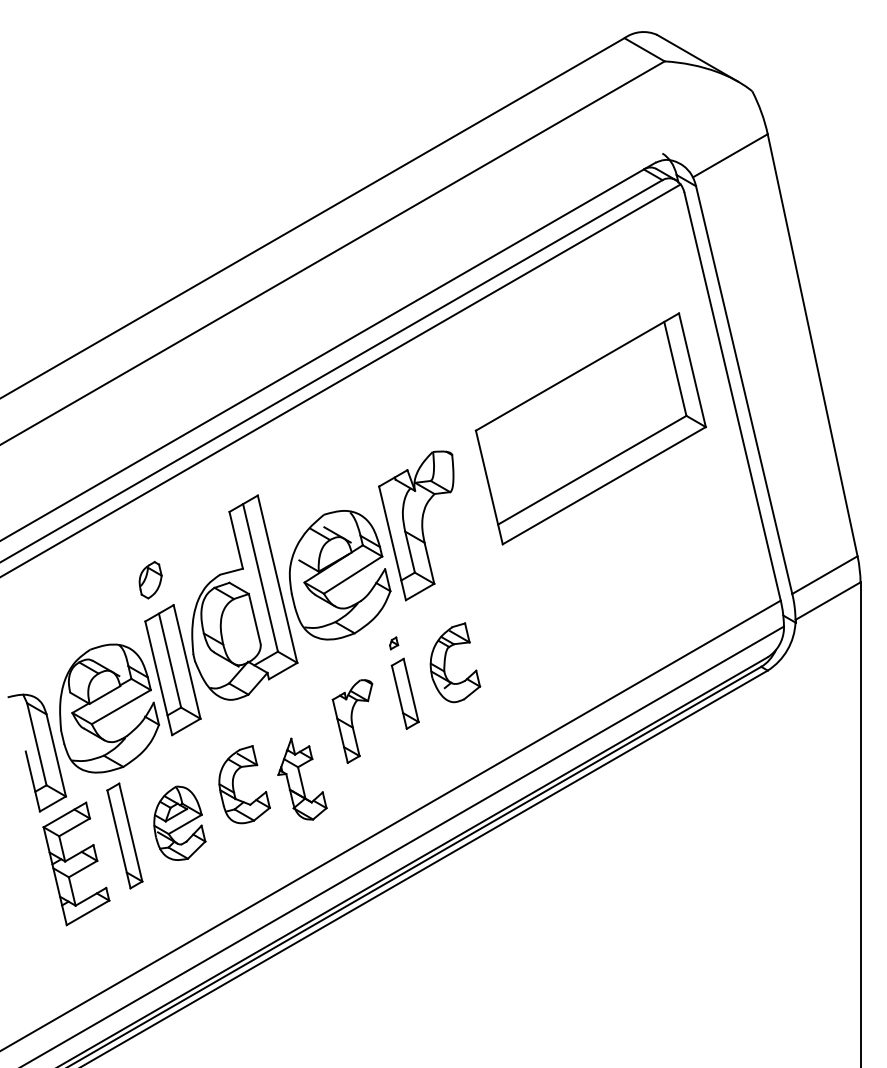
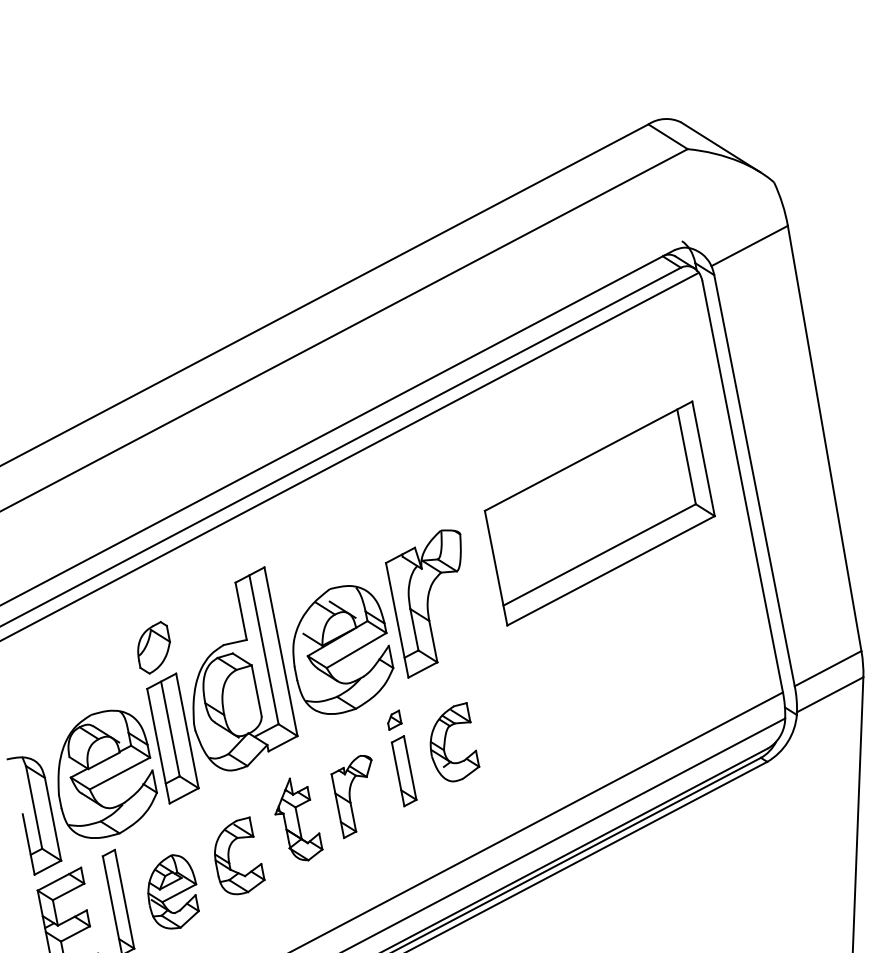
part: (150, 580) -> (153, 648), size x1.43
part: (393, 643) -> (394, 720), size x1.67
part: (302, 778) -> (299, 818), moved

